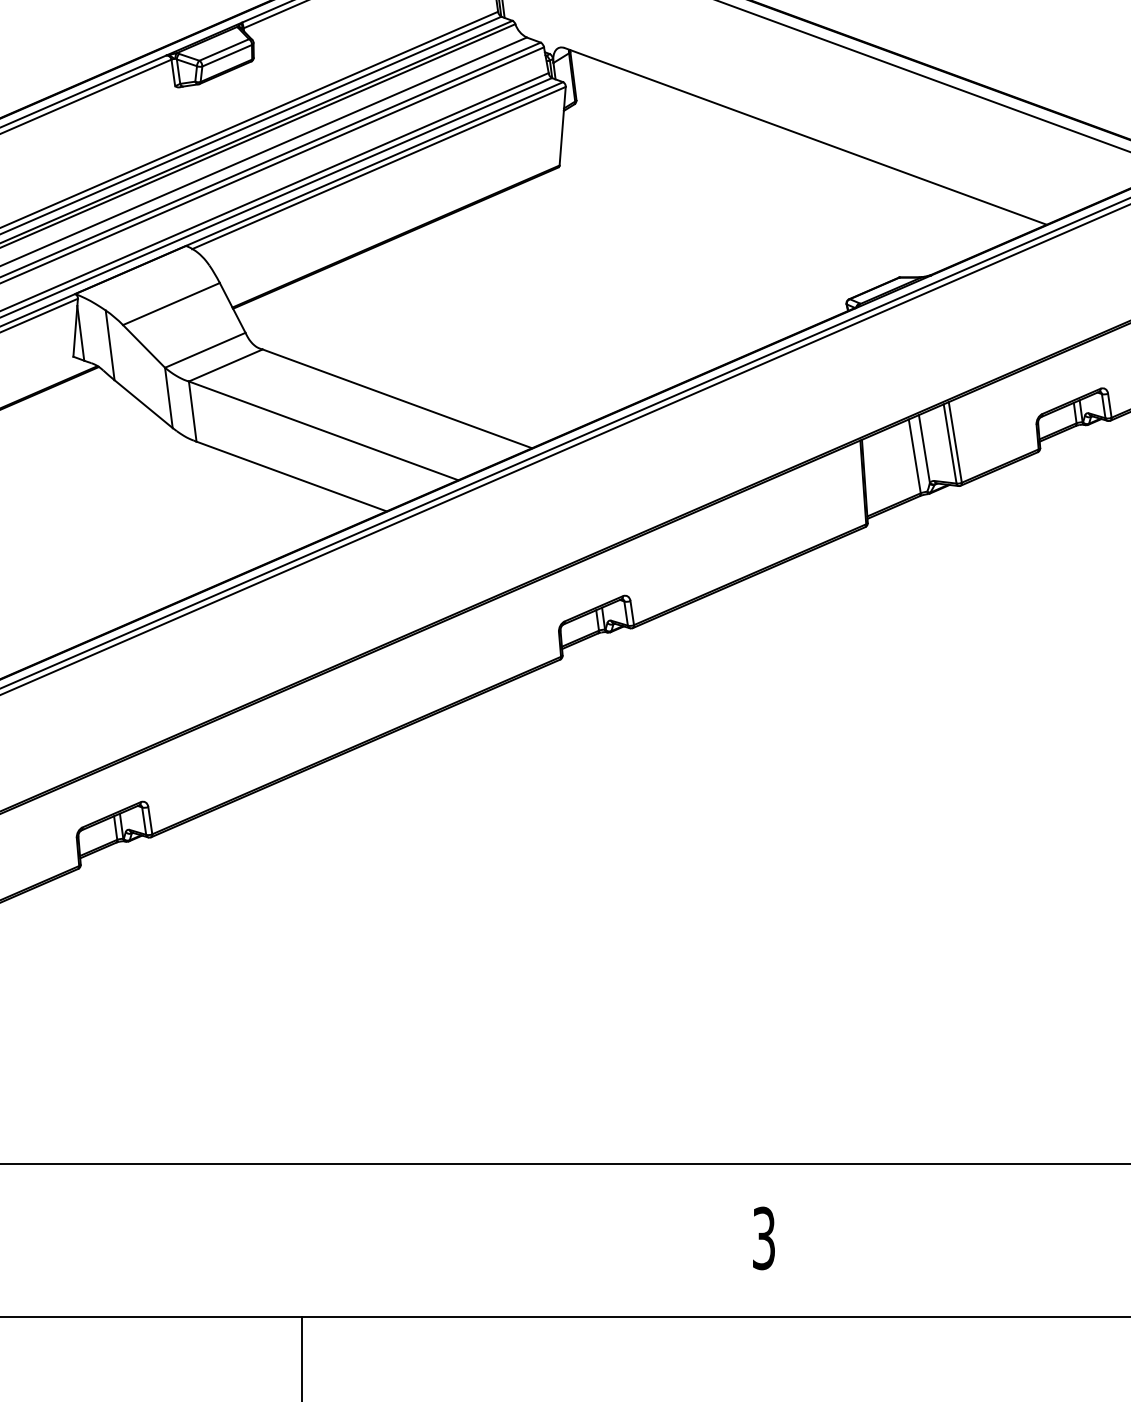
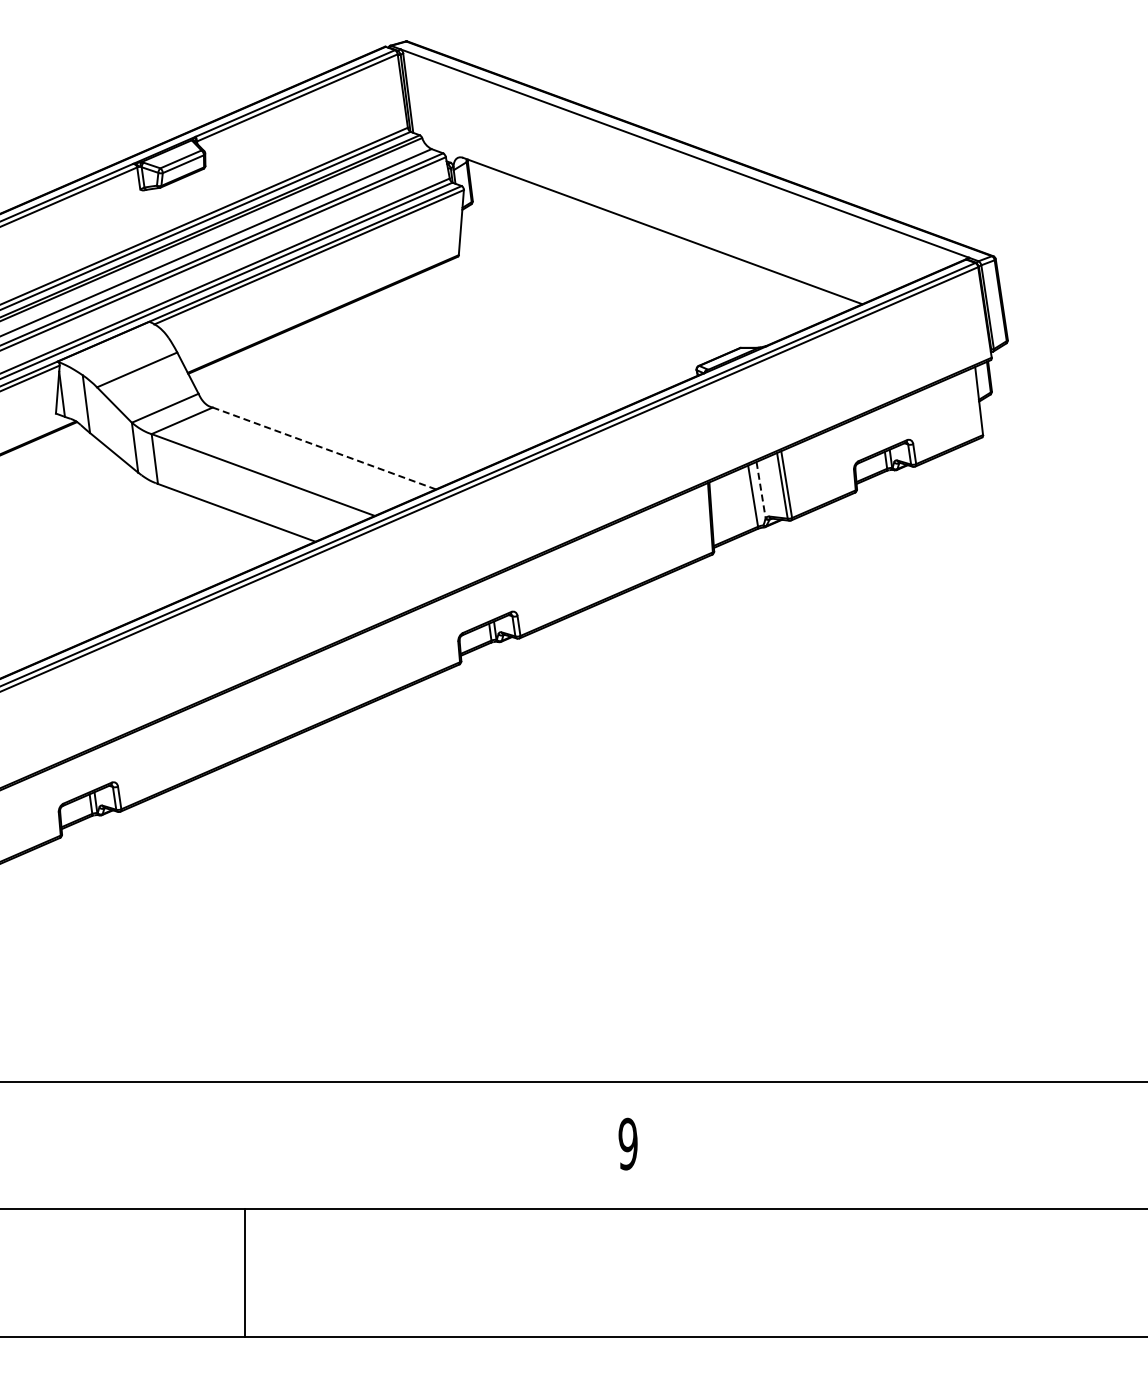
line: (397, 398) -> (324, 448), solid -> dashed
line: (924, 449) -> (761, 490), solid -> dashed
text: (763, 1238) -> (627, 1144), 3 -> 9

